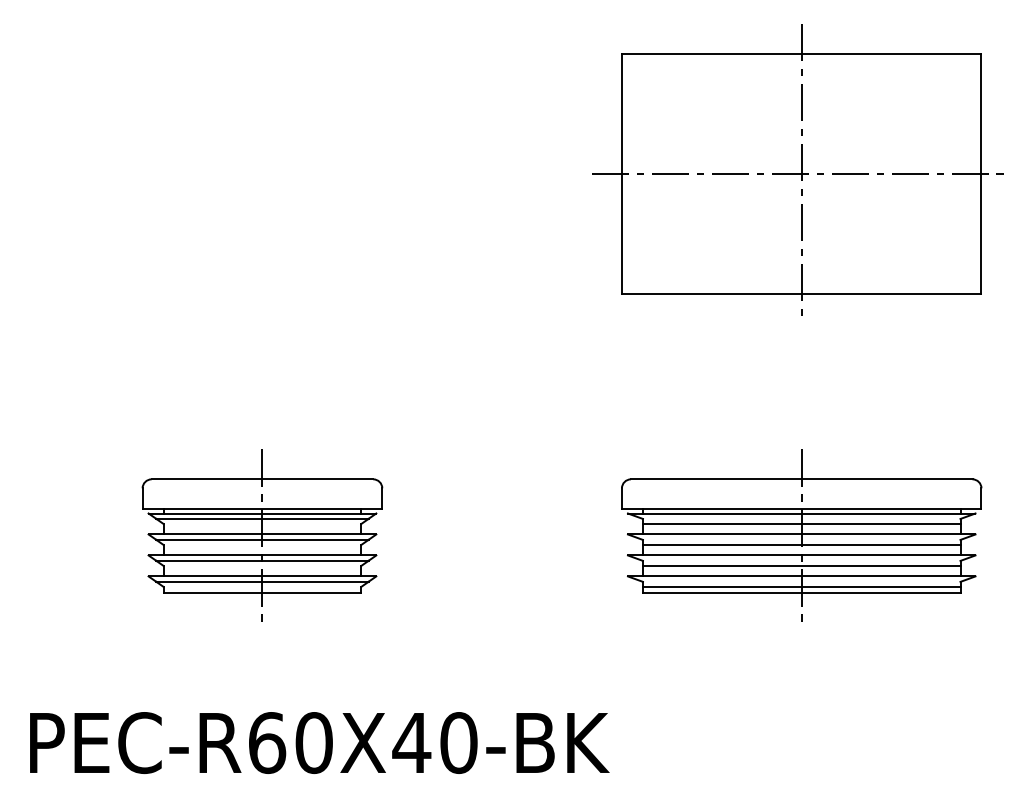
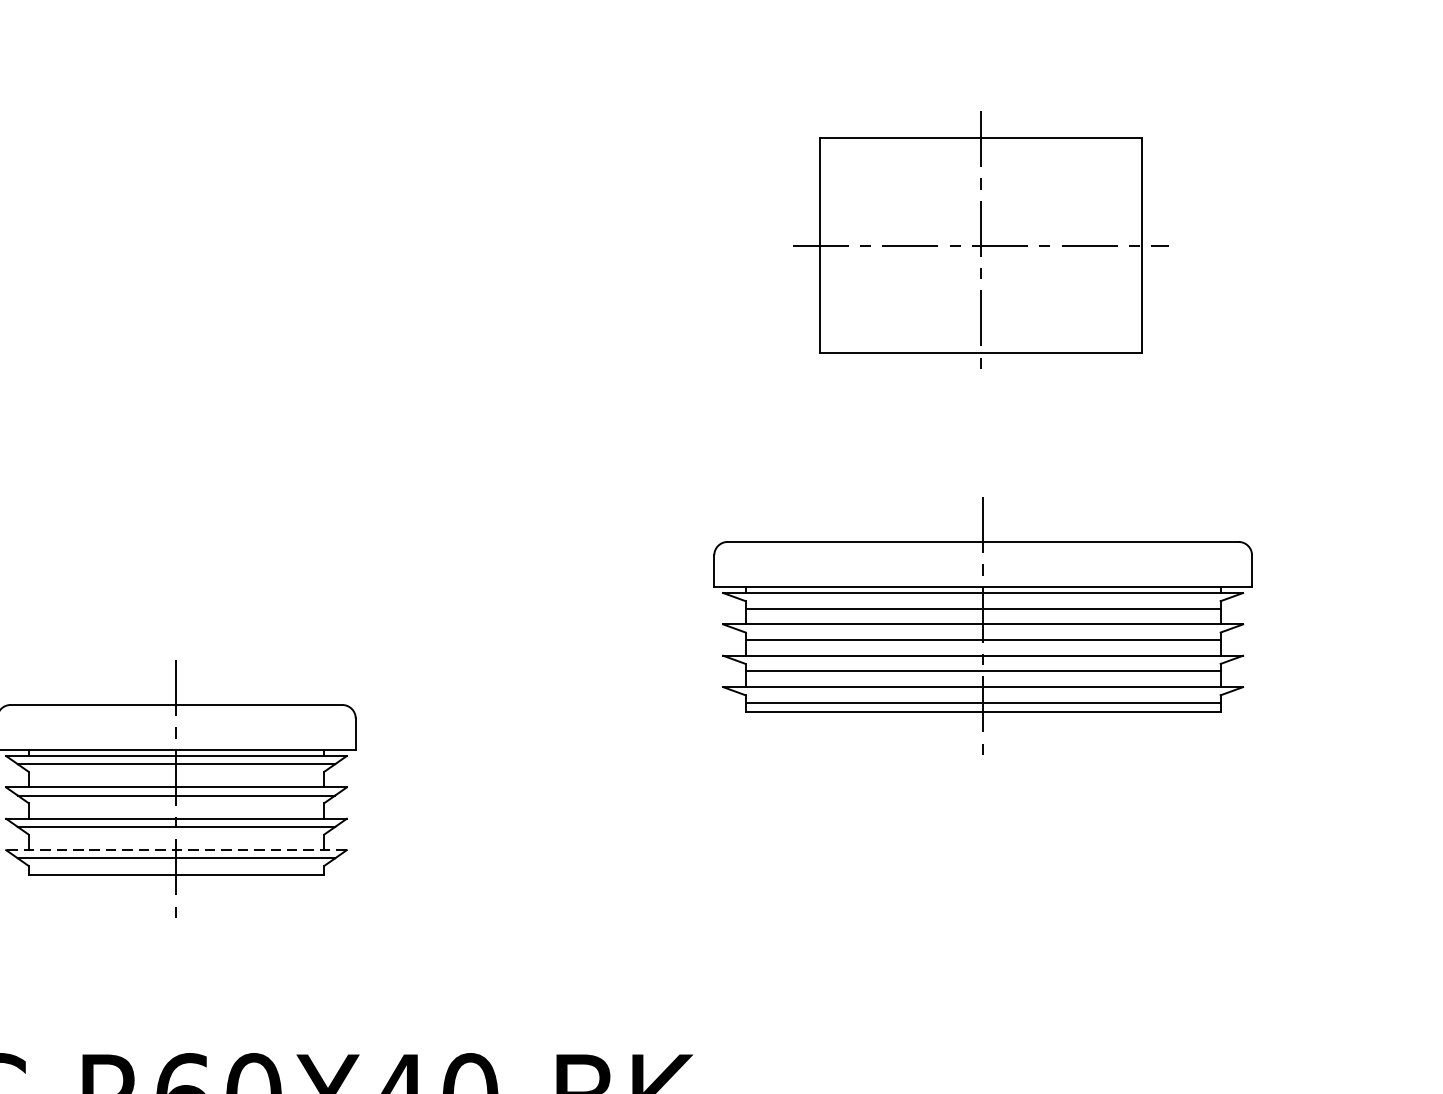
part: (797, 169) -> (976, 241), size x0.6
part: (801, 535) -> (982, 625), moved
line: (262, 576) -> (176, 850), solid -> dashed

